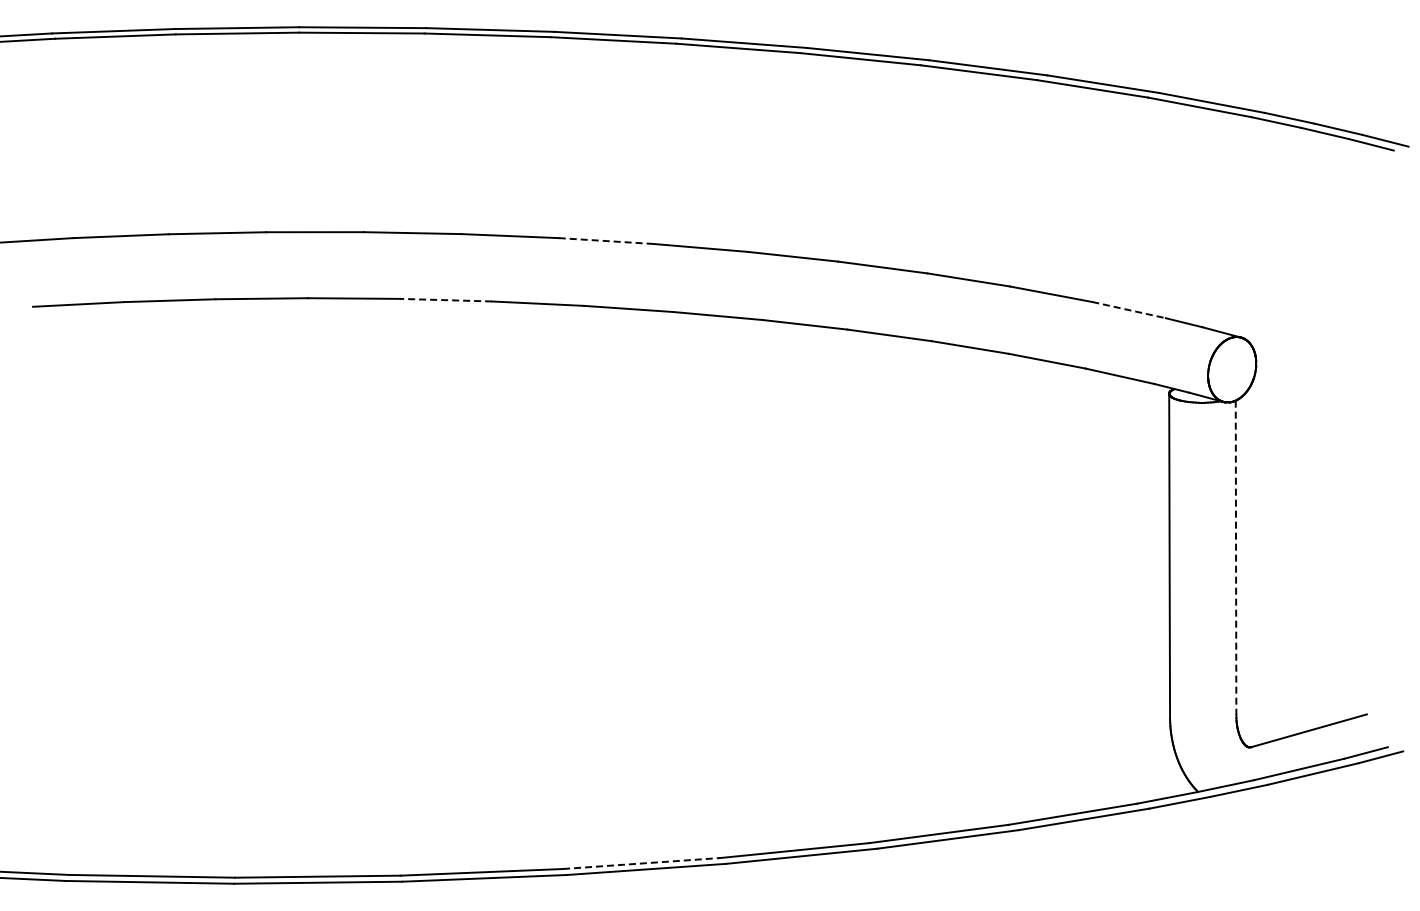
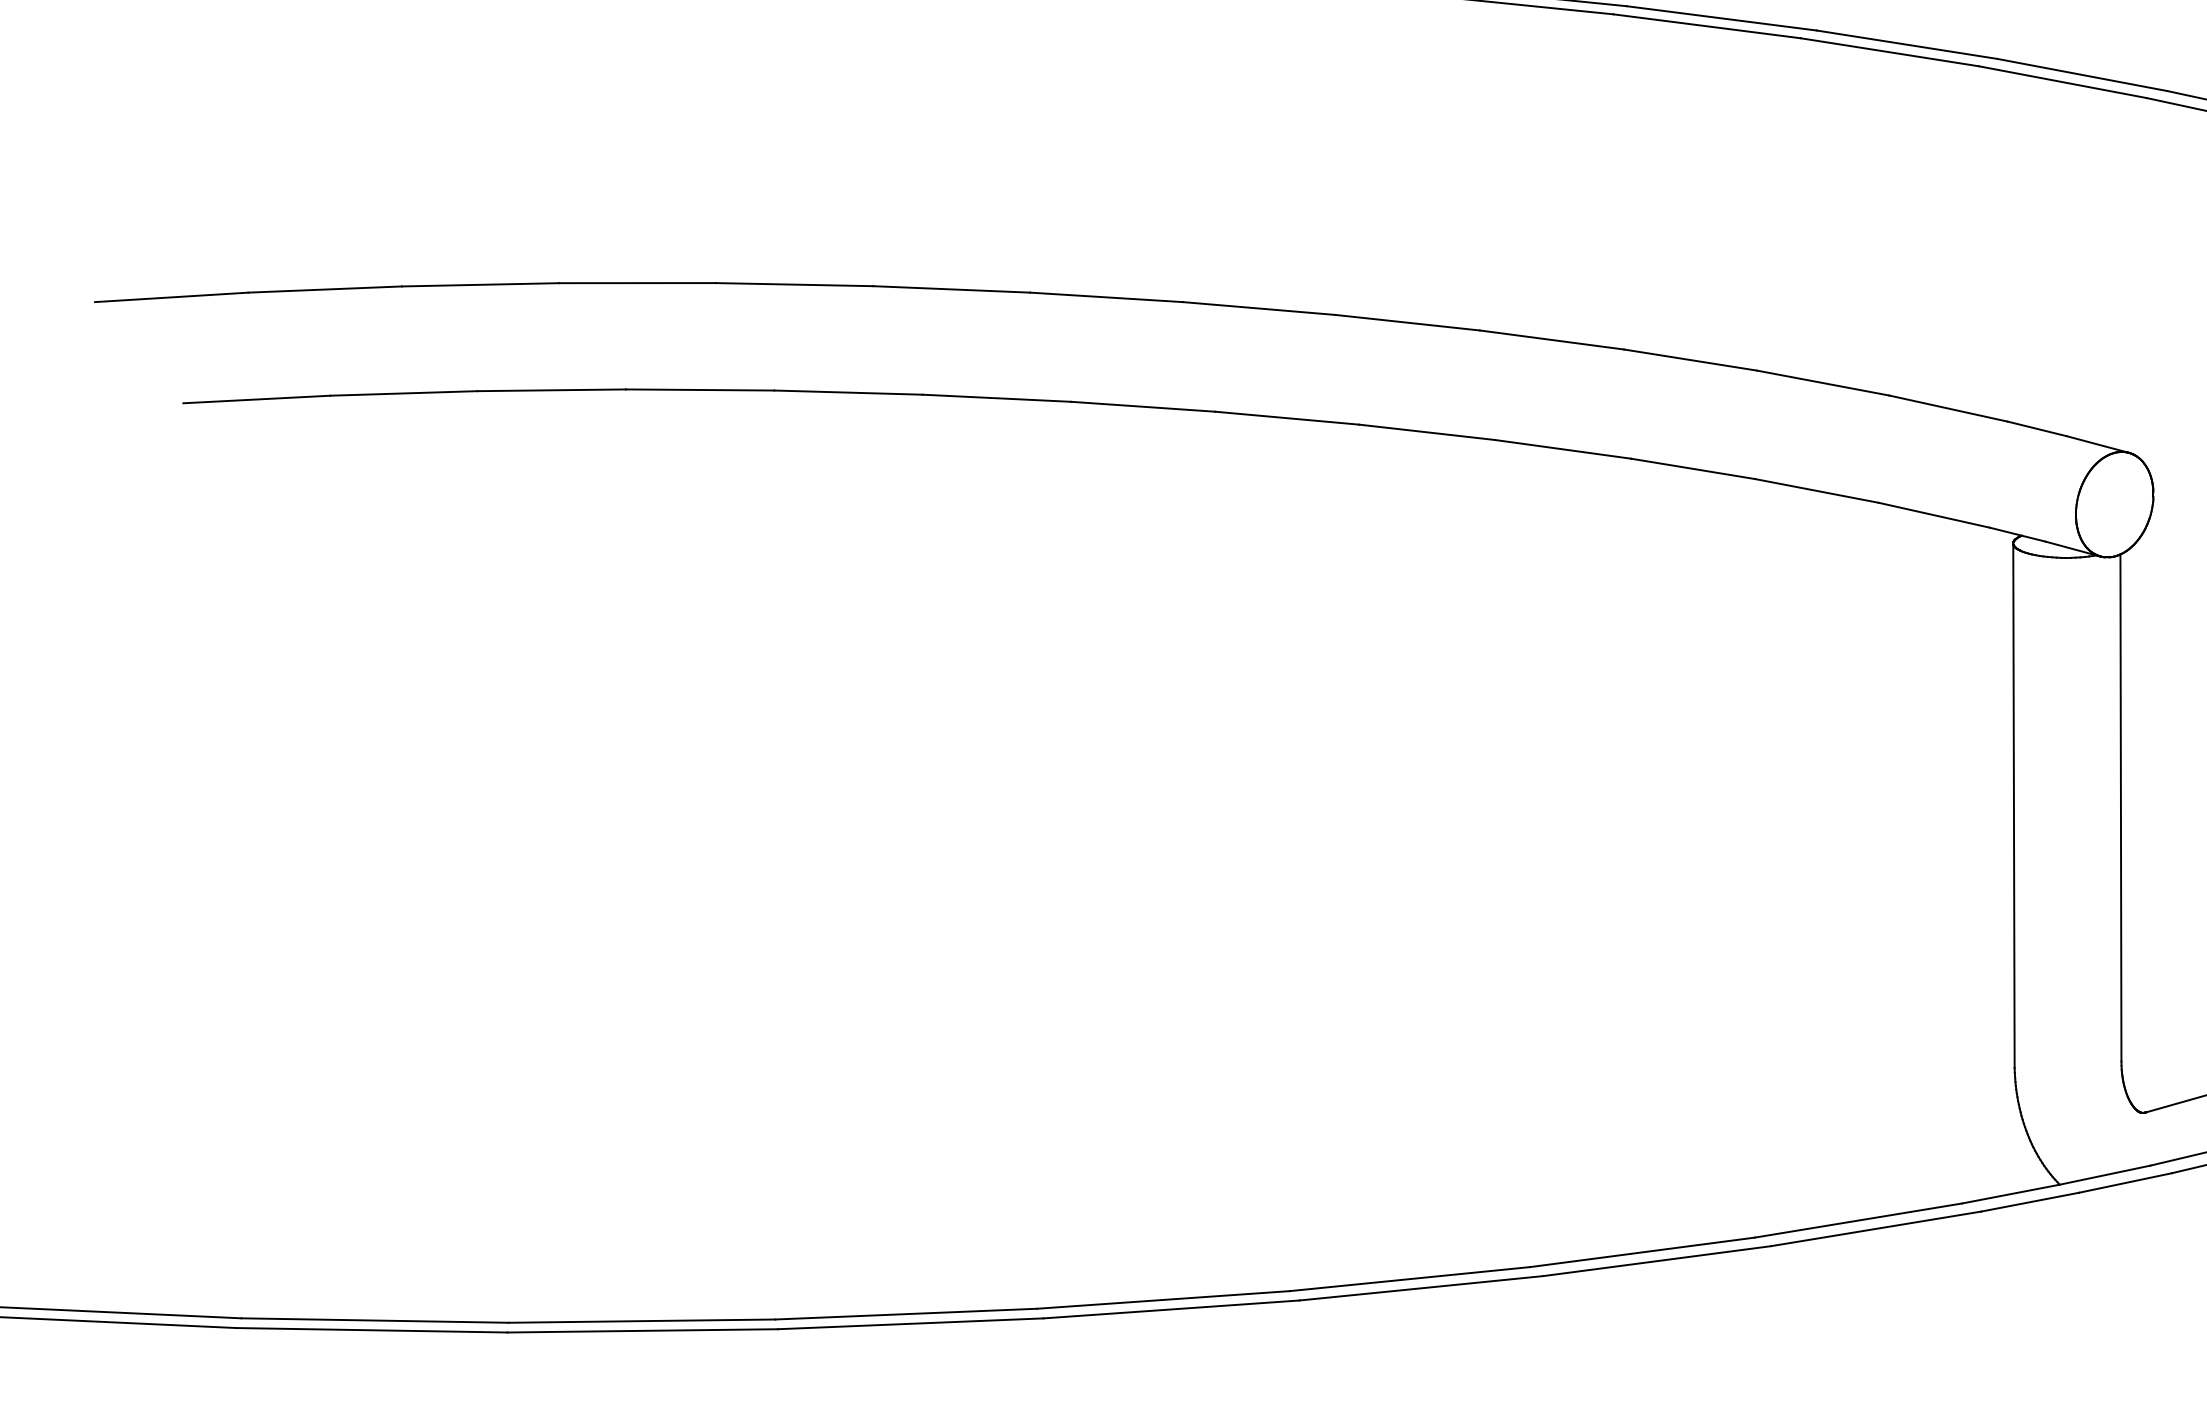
line: (606, 241) -> (1106, 298), dashed -> solid
line: (445, 300) -> (847, 393), dashed -> solid
line: (1129, 310) -> (1949, 409), dashed -> solid
line: (1236, 558) -> (2121, 808), dashed -> solid
line: (641, 863) -> (1163, 1299), dashed -> solid

